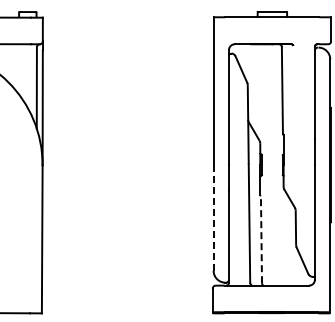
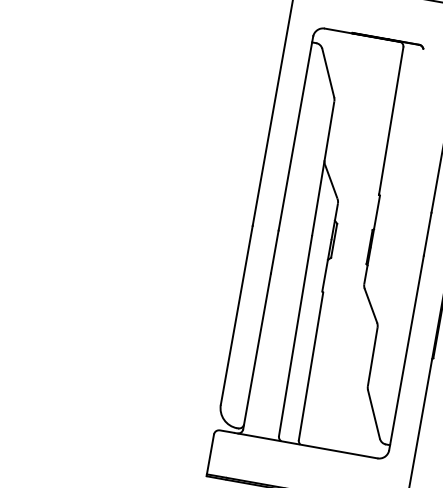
line: (213, 217) -> (236, 314), dashed -> solid
line: (261, 239) -> (311, 366), dashed -> solid

